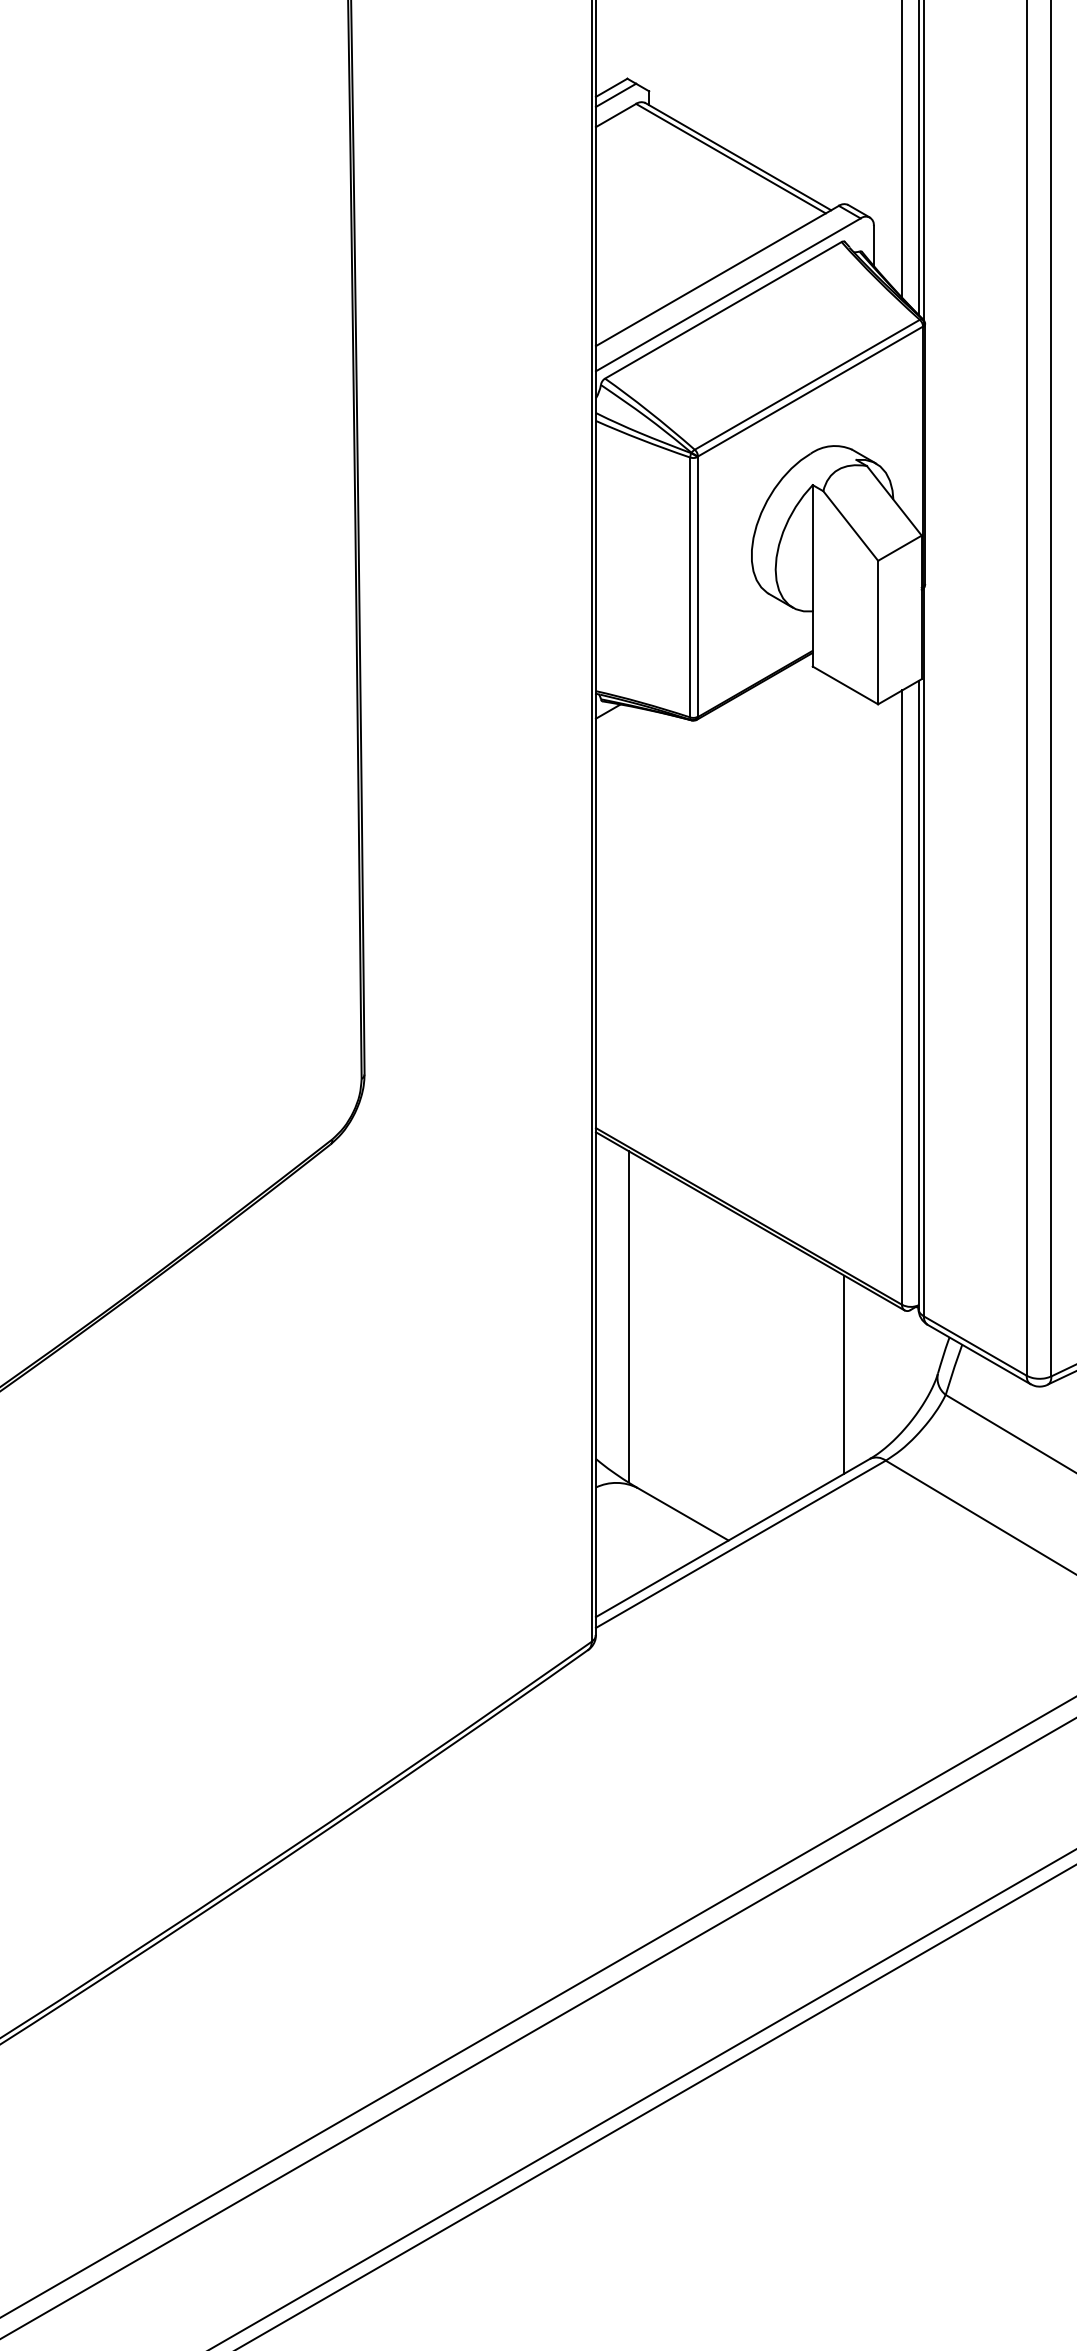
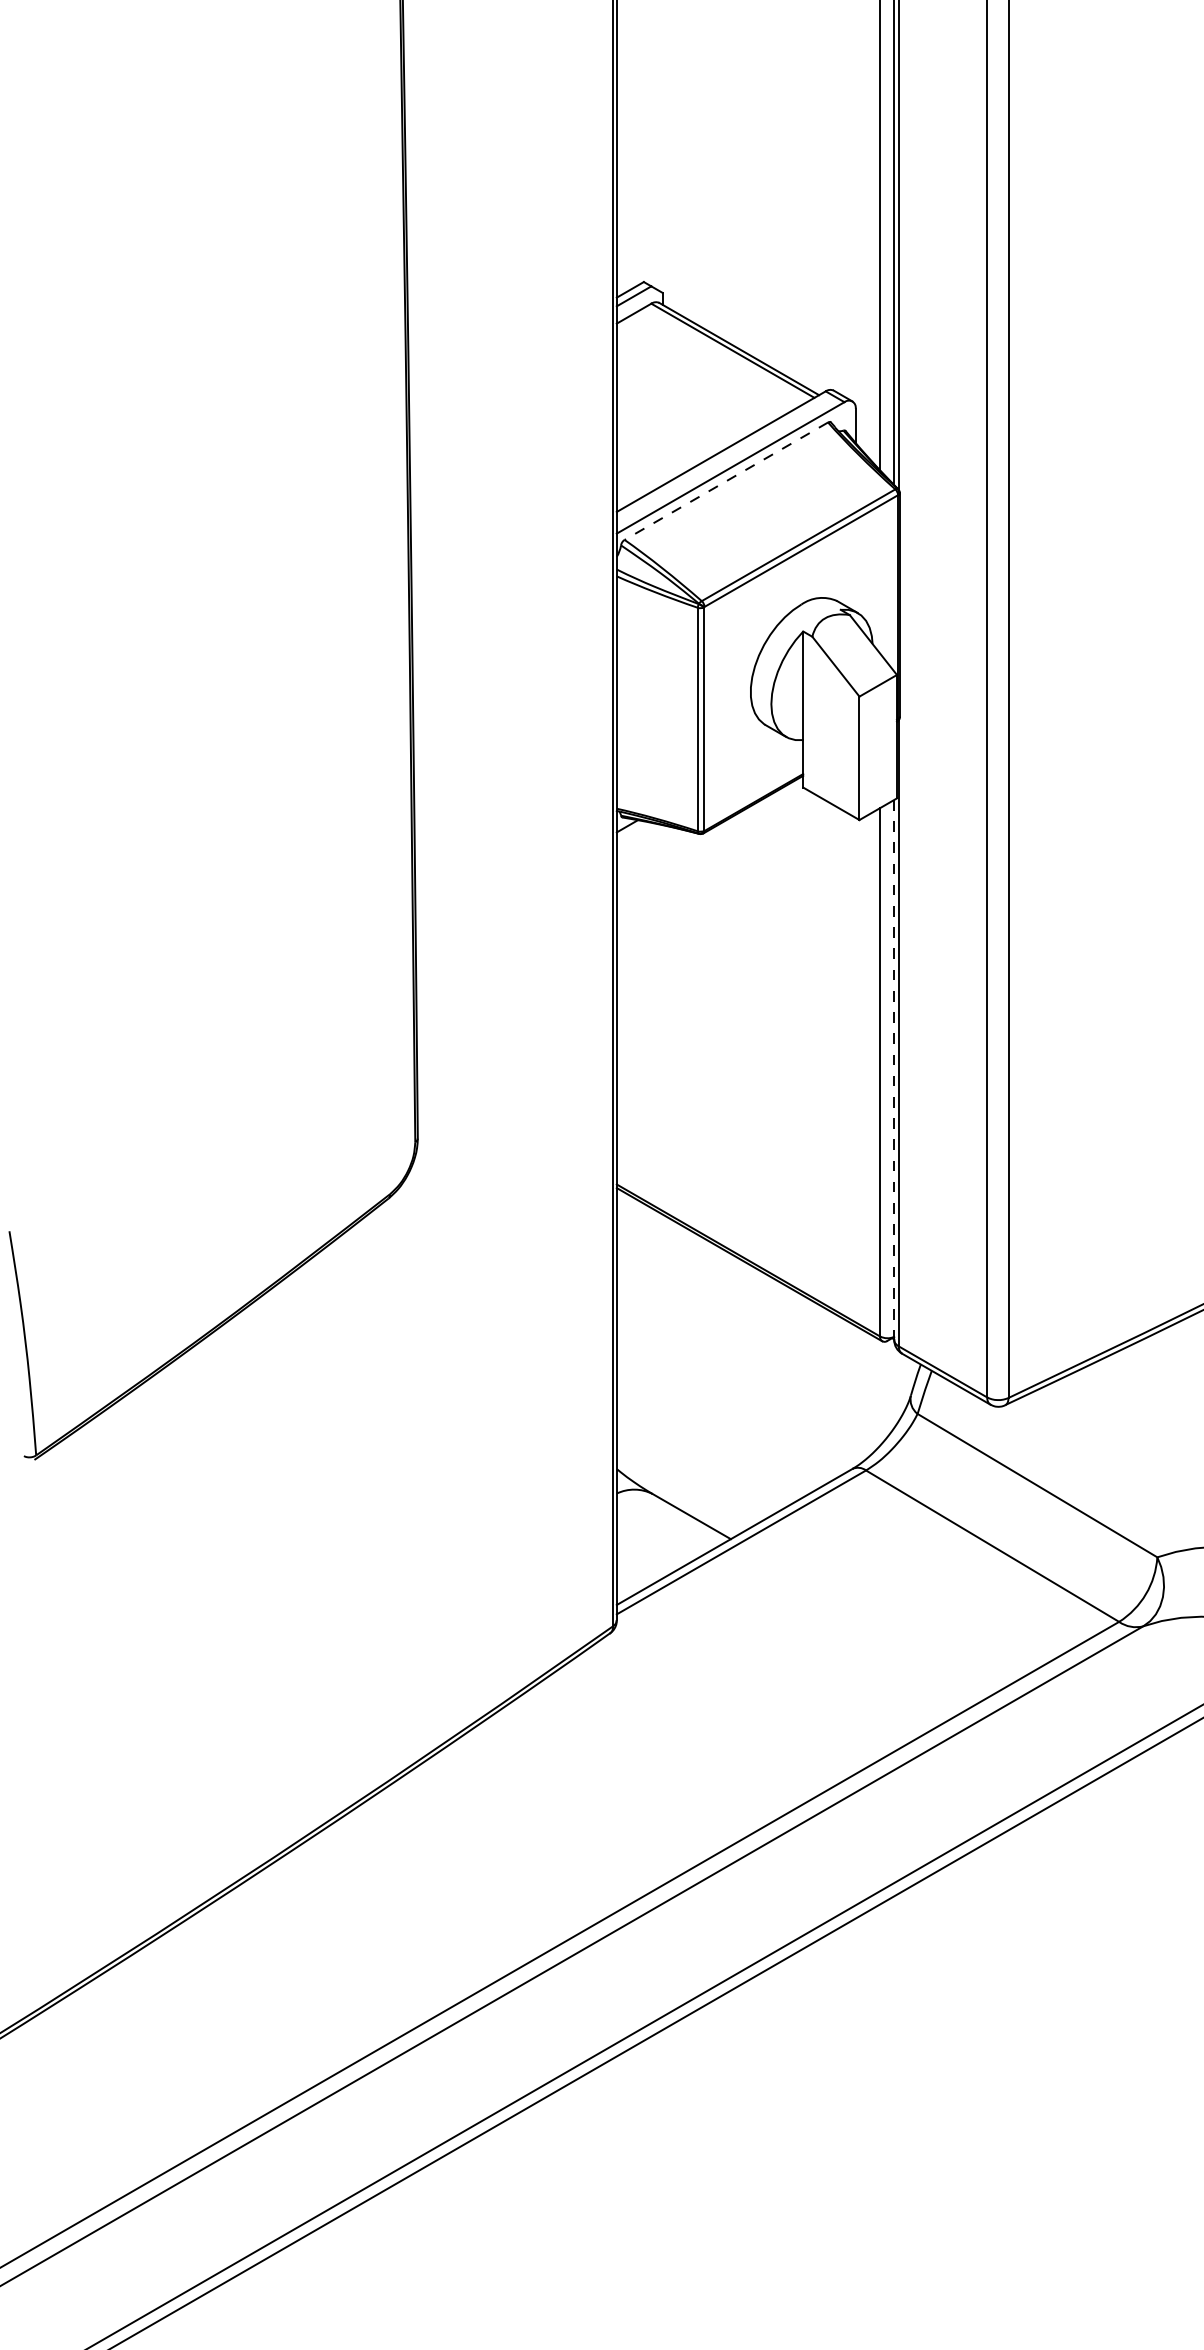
line: (722, 310) -> (725, 481), solid -> dashed
line: (918, 994) -> (894, 1069), solid -> dashed
line: (628, 1316) -> (644, 1346), removed
line: (844, 1374) -> (830, 1396), removed

